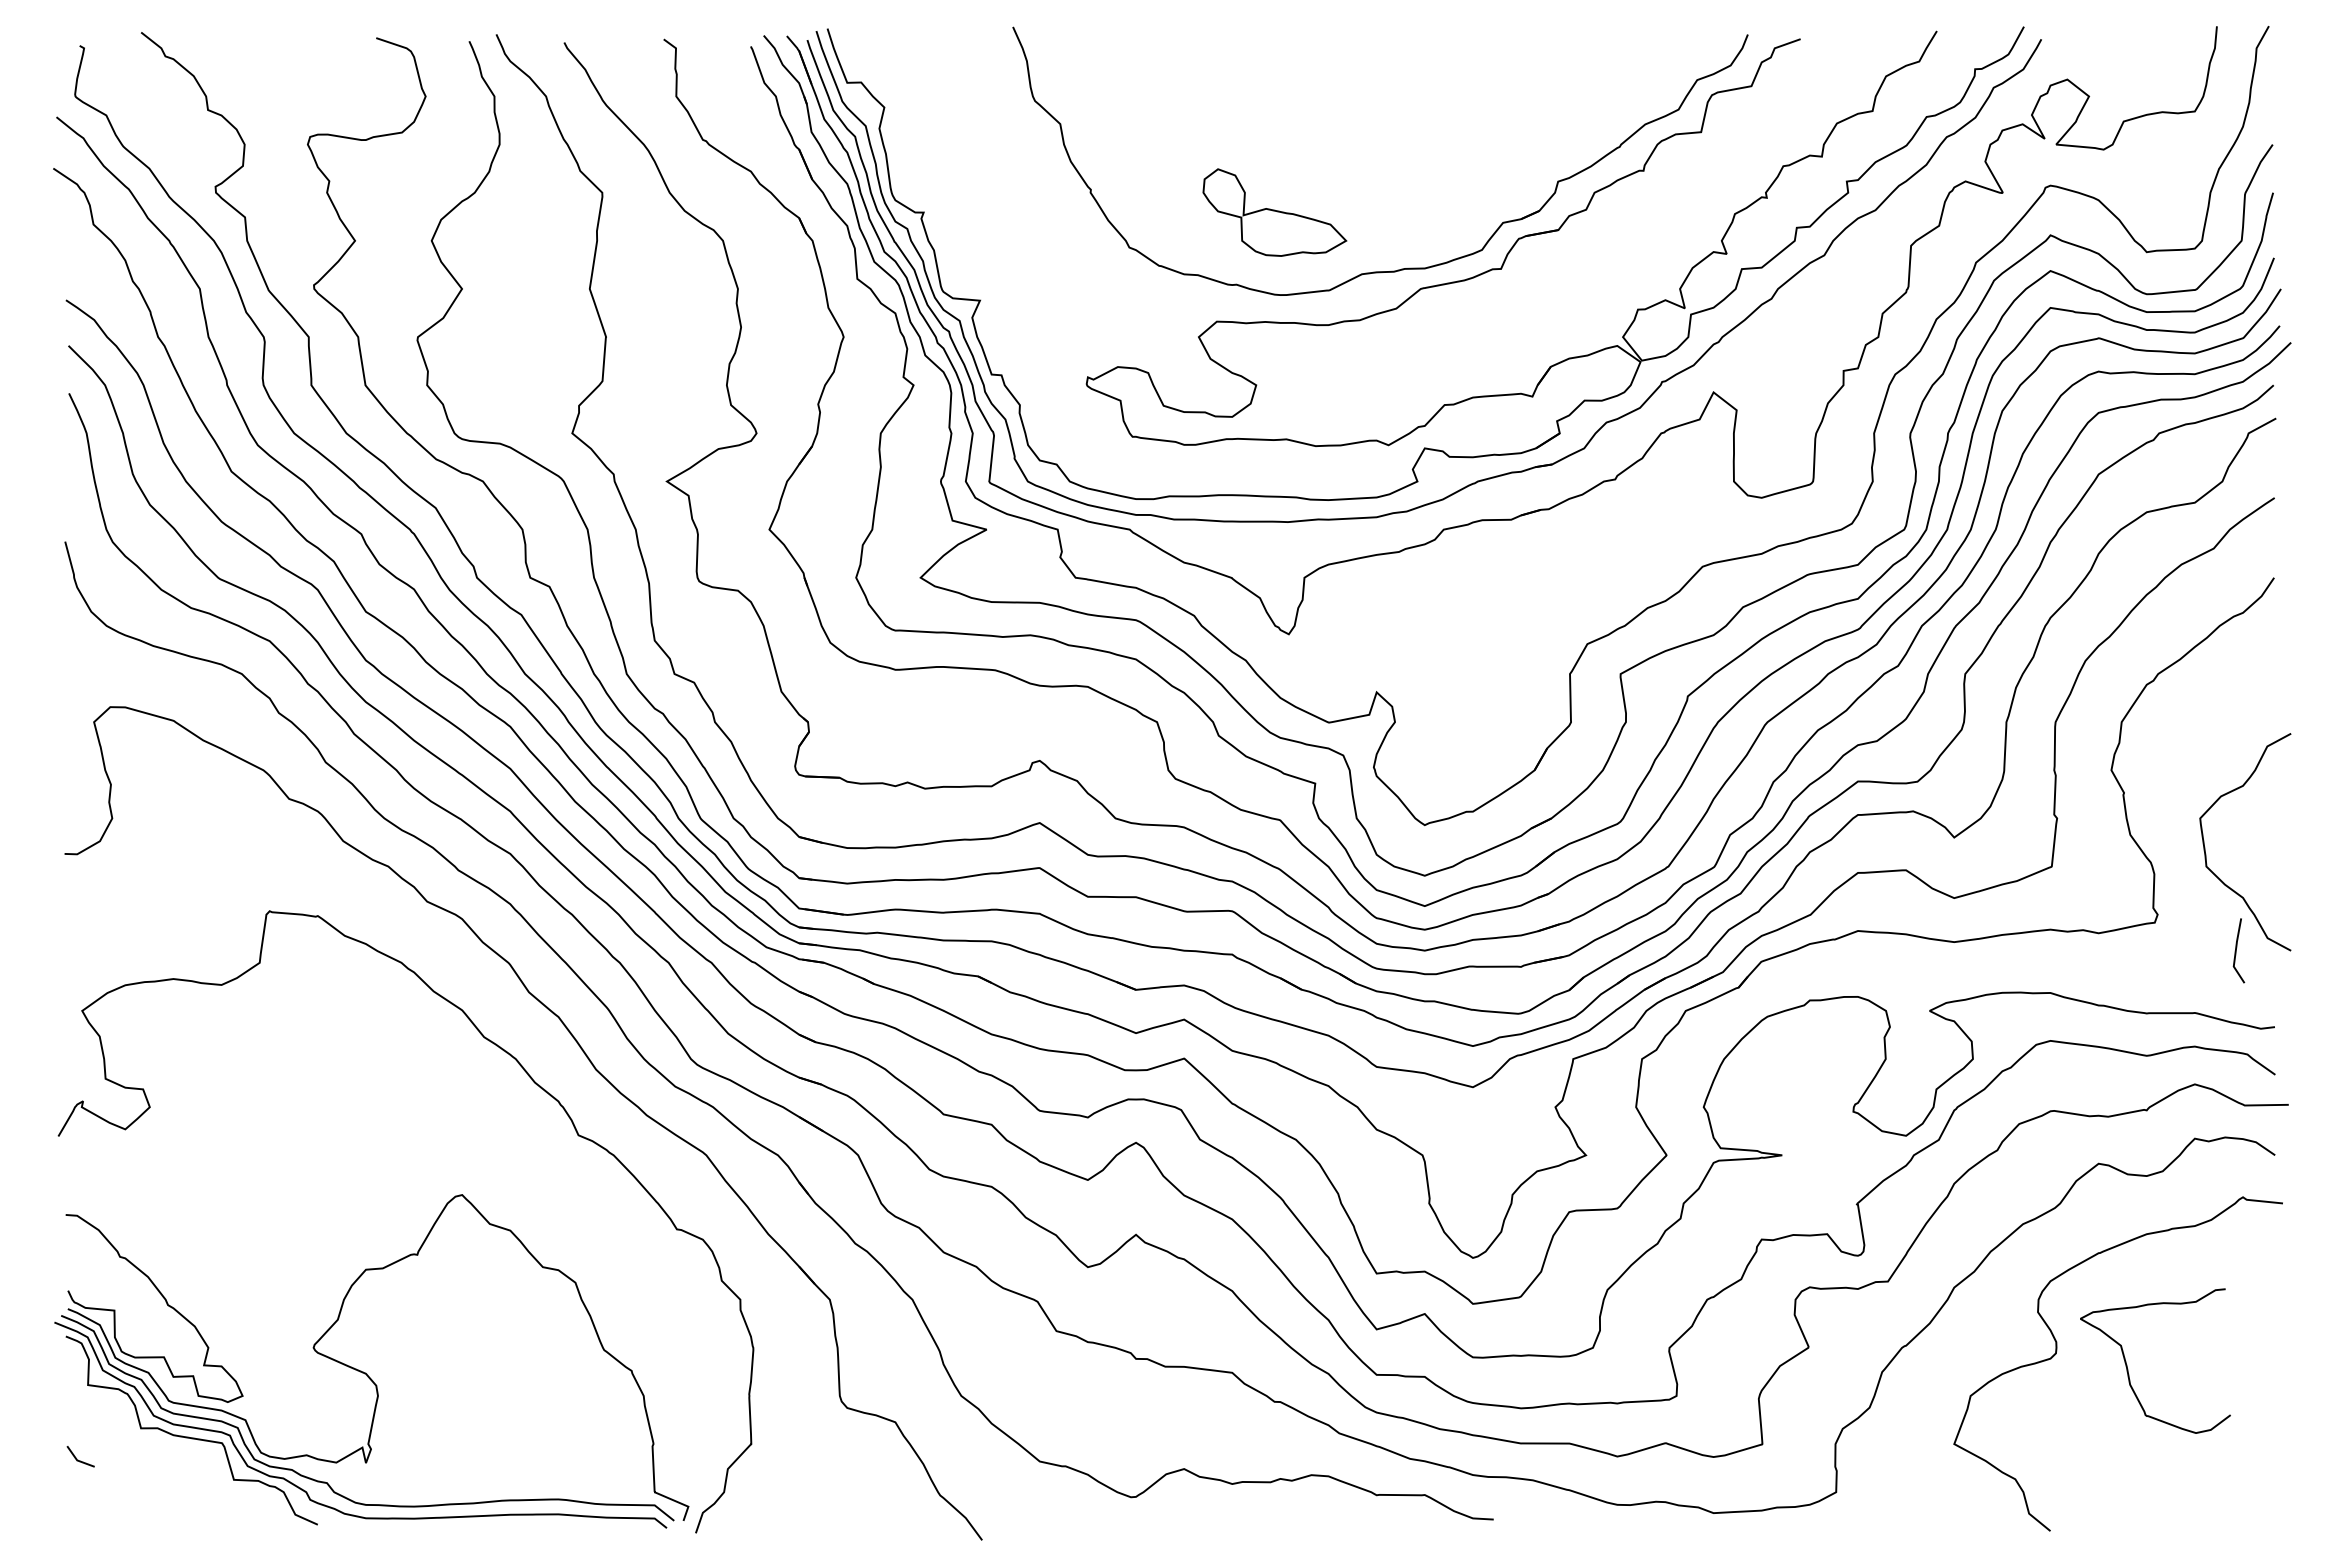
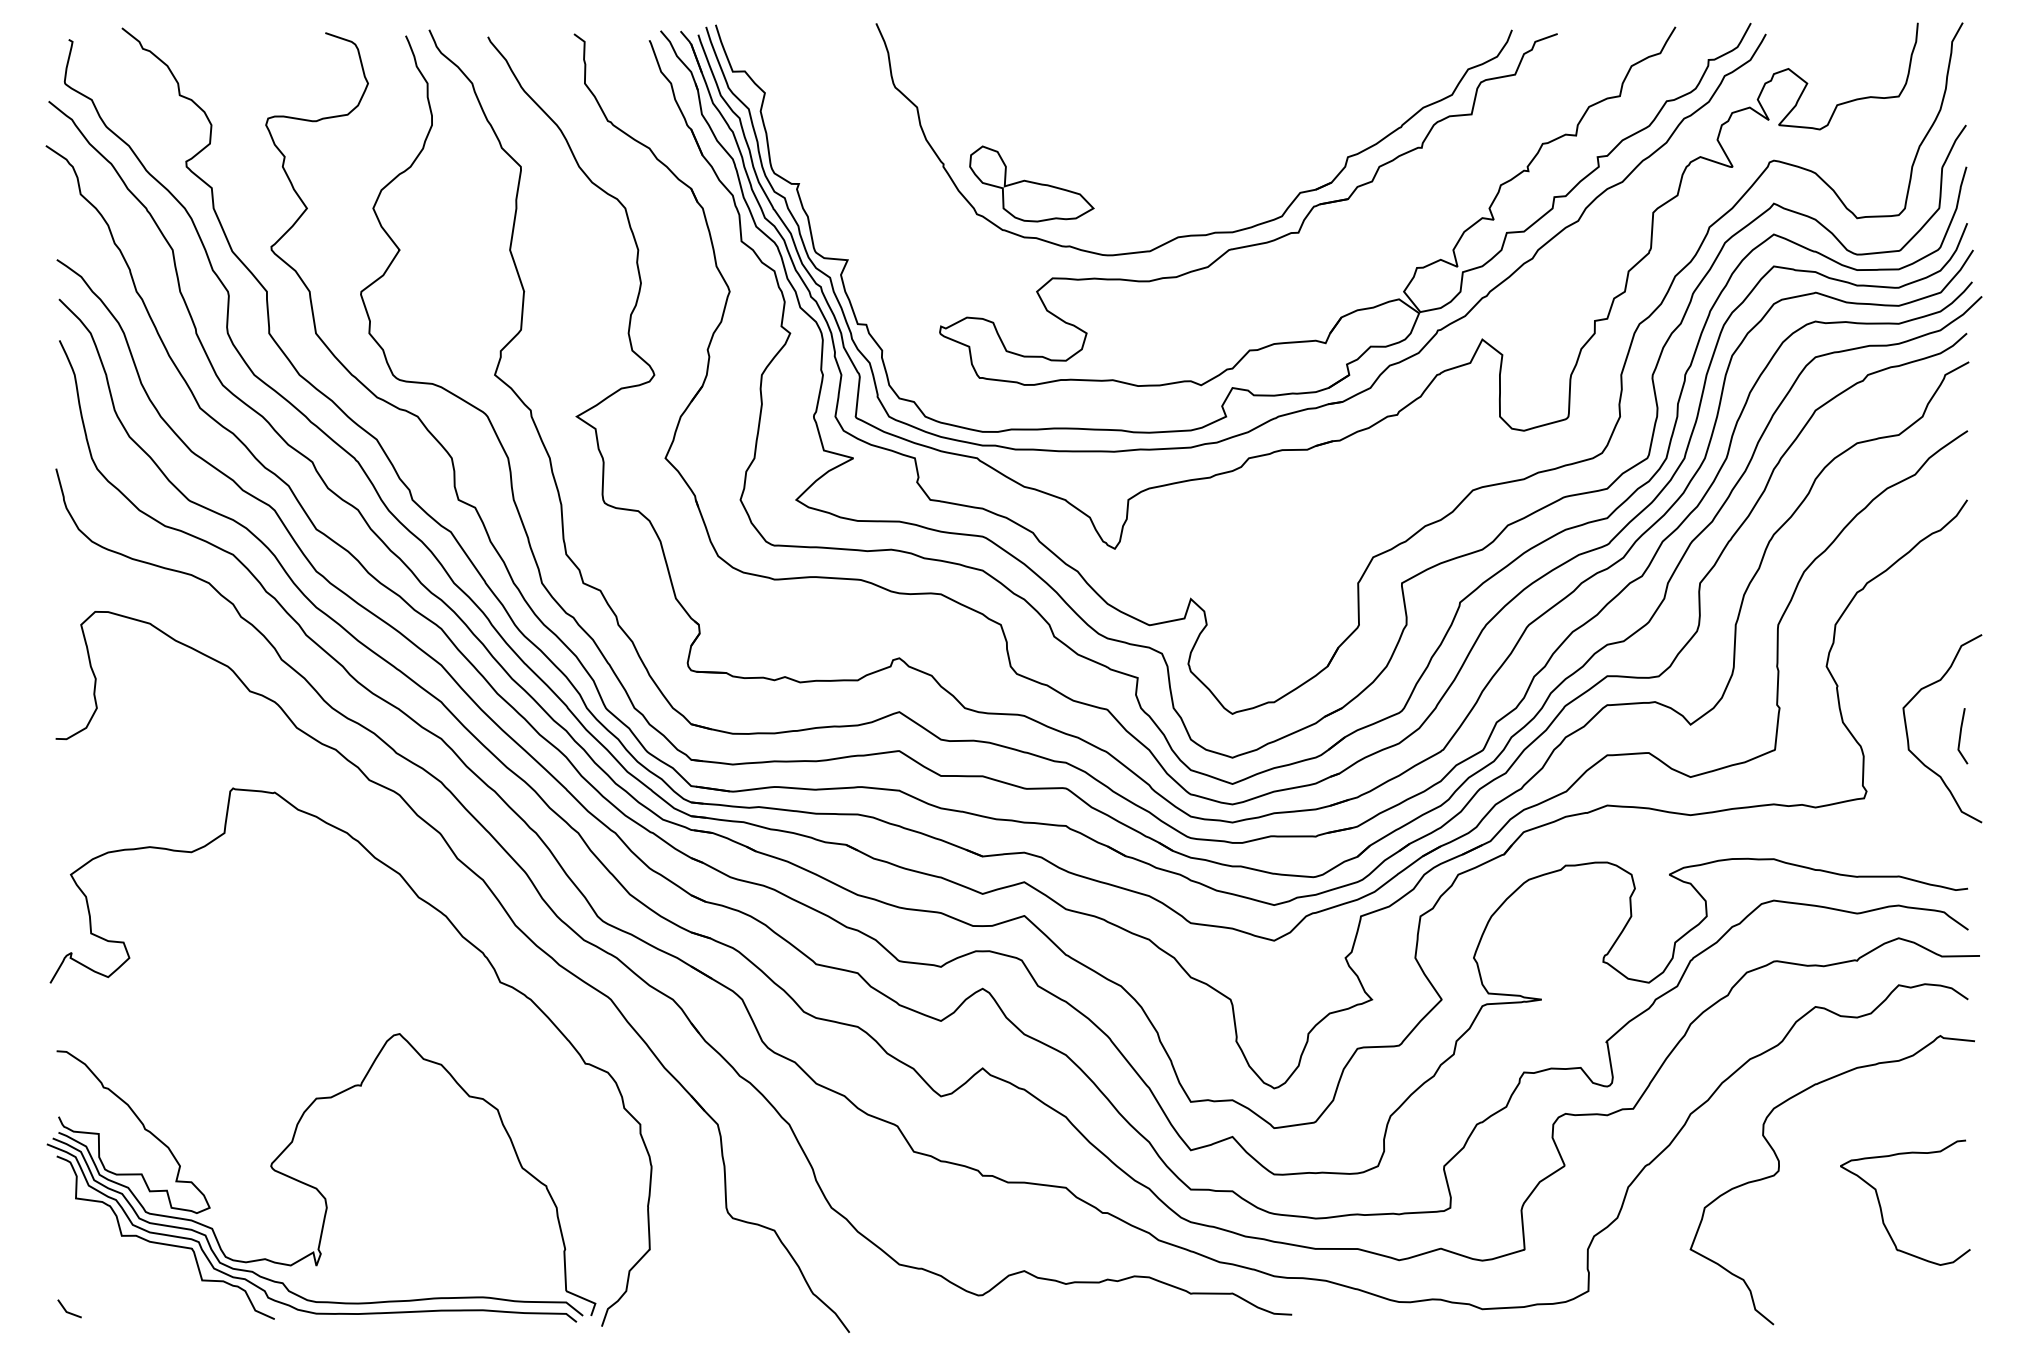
part: (1274, 212) -> (1031, 183), moved
line: (2236, 950) -> (1960, 735), moved
curve: (2127, 1364) -> (1881, 1205), moved
line: (77, 1458) -> (66, 1310), moved

